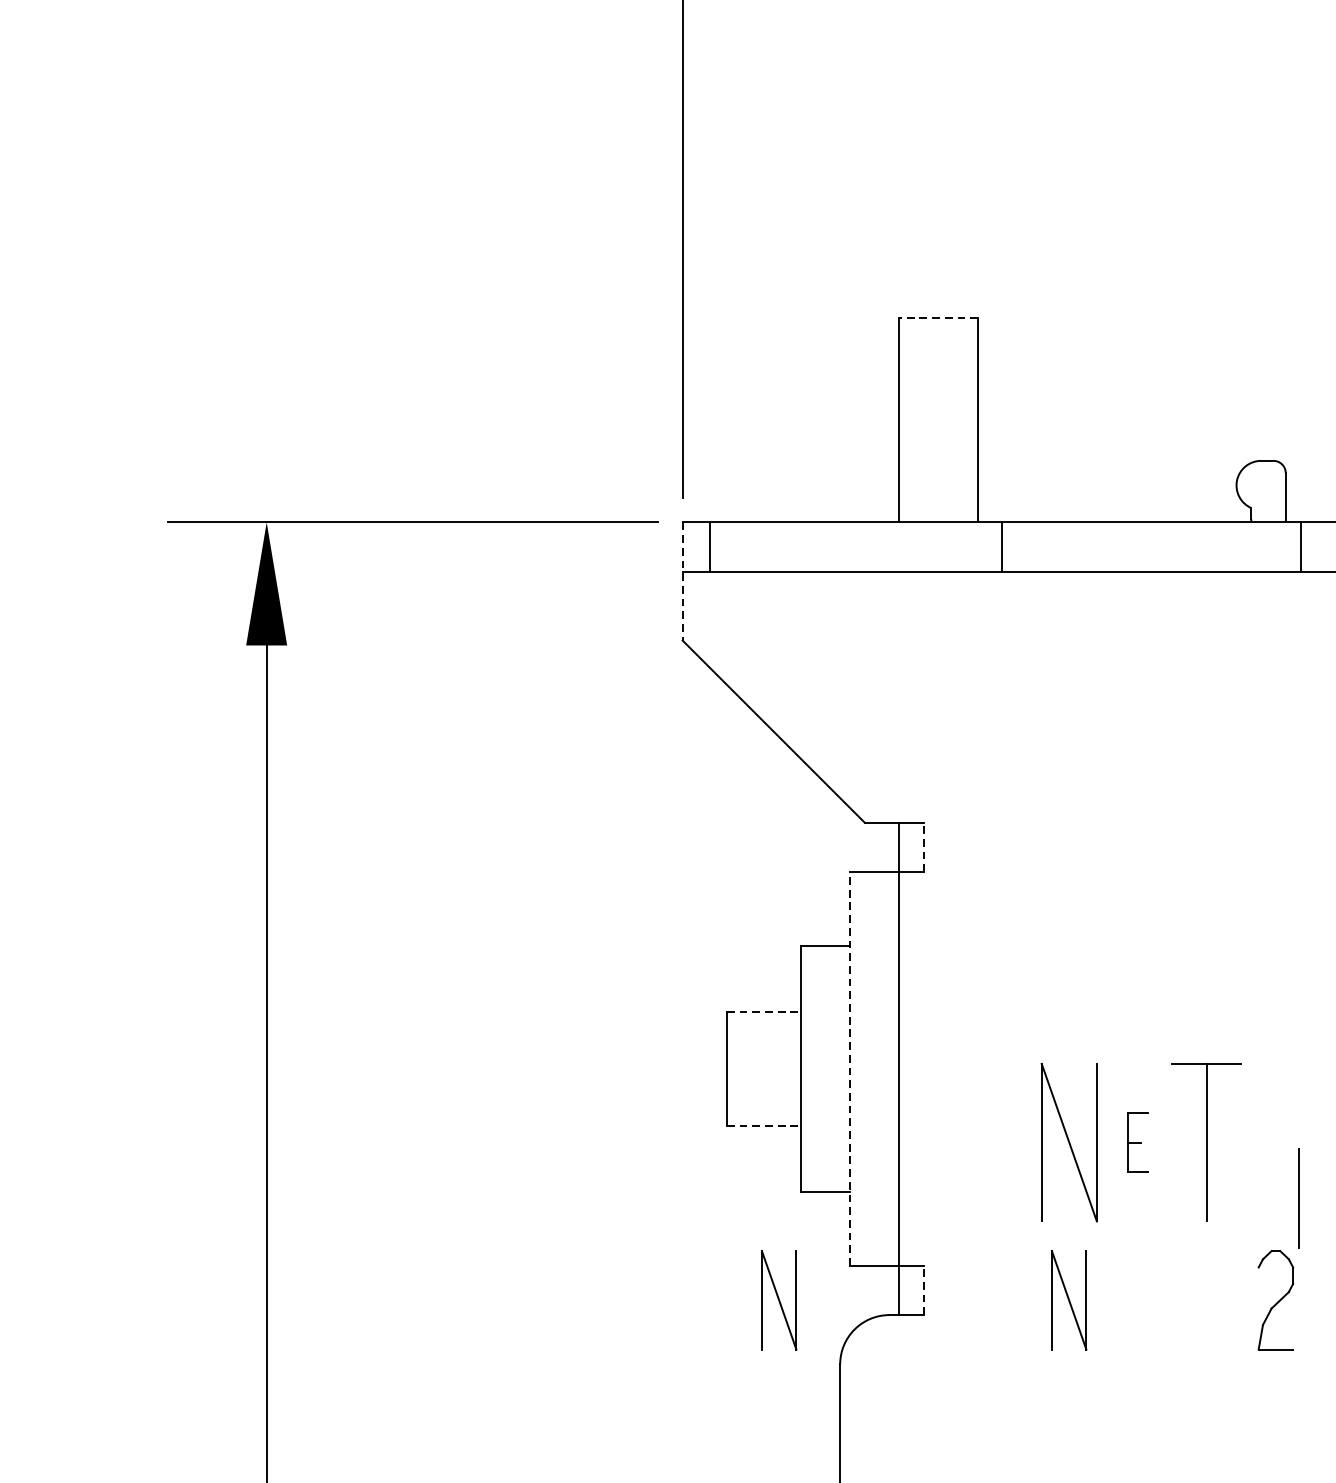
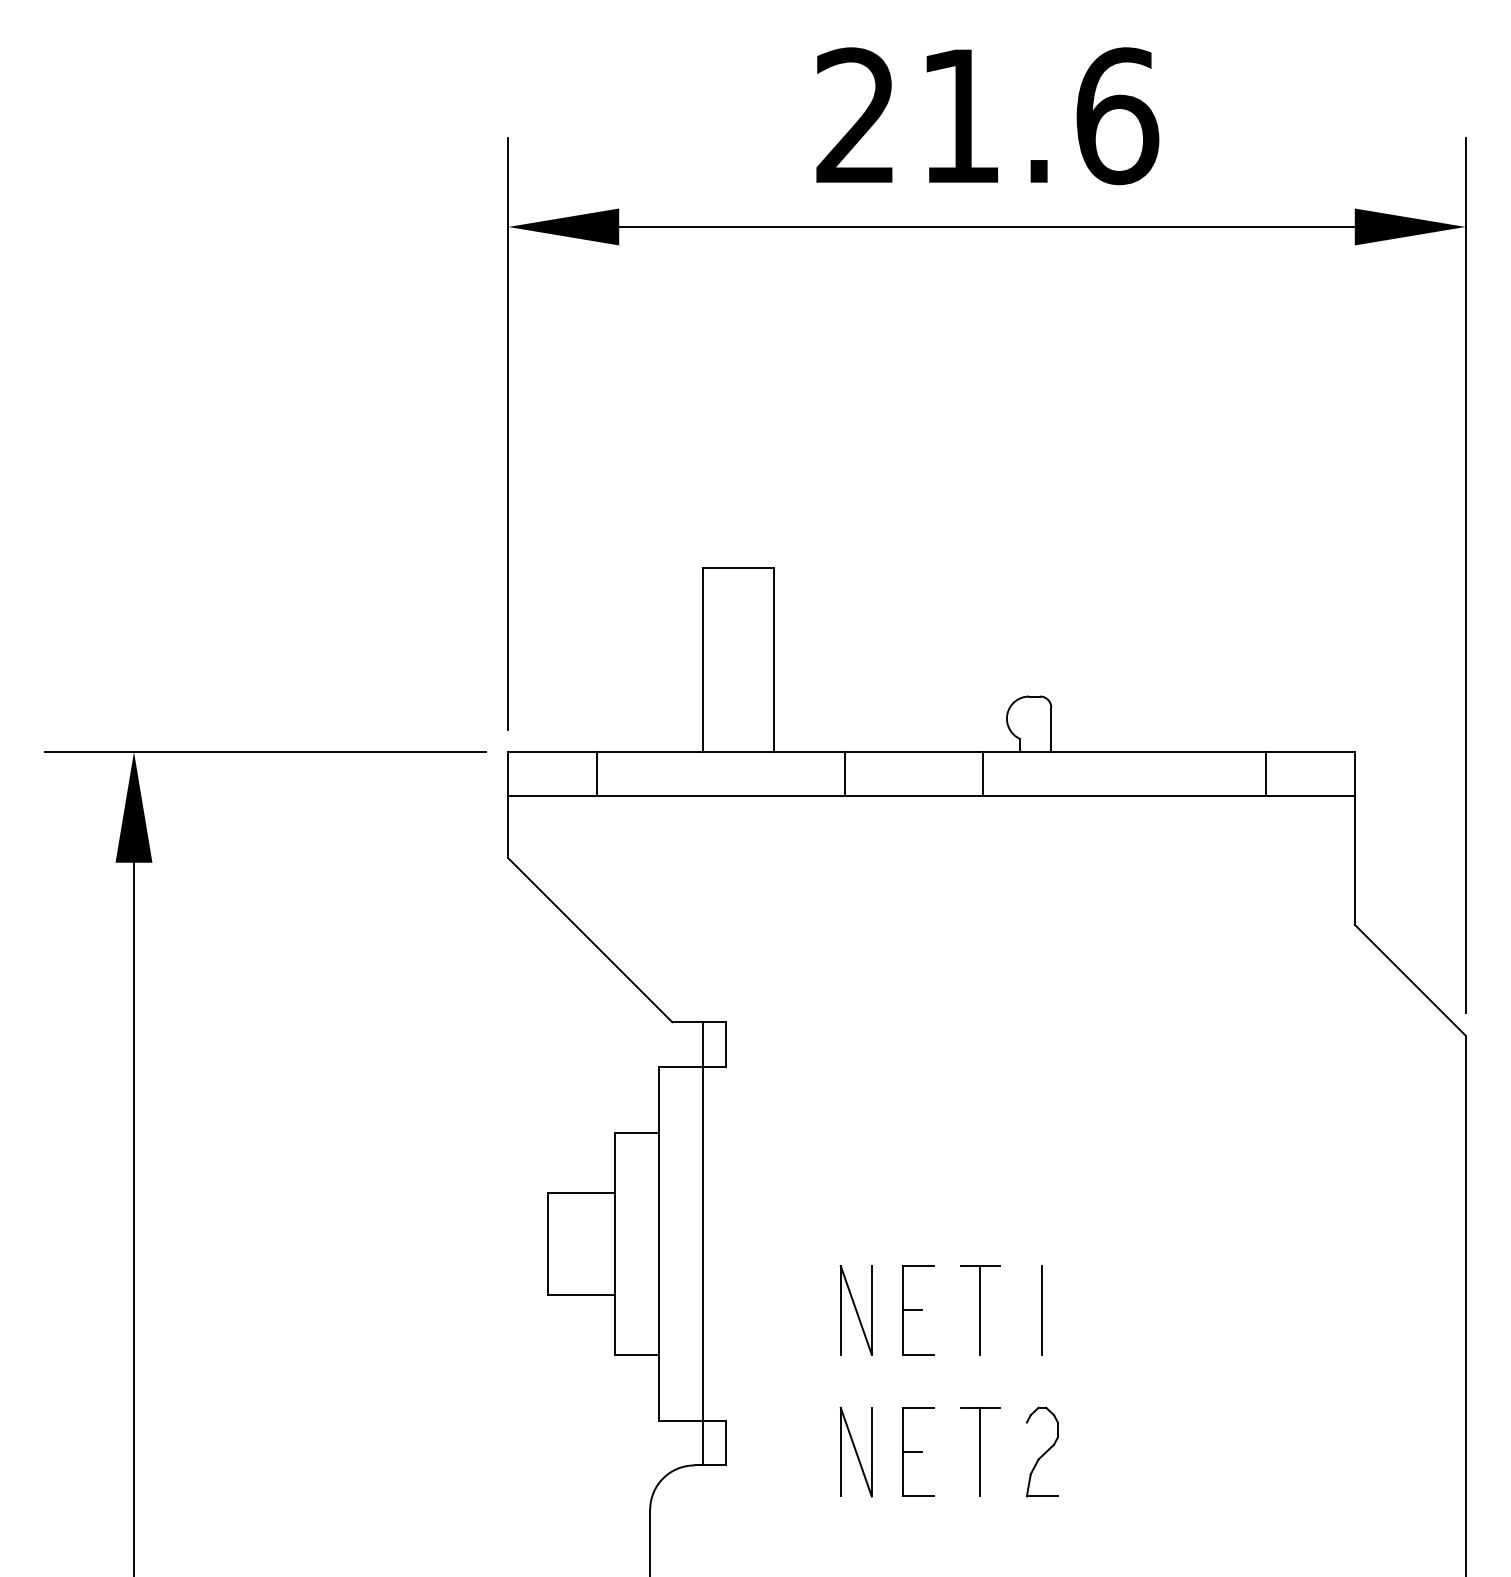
line: (938, 318) -> (738, 568), dashed -> solid
line: (710, 546) -> (597, 773), moved
line: (1002, 546) -> (845, 773), moved
line: (1300, 546) -> (982, 773), moved
line: (682, 581) -> (508, 805), dashed -> solid
line: (923, 846) -> (725, 1043), dashed -> solid
line: (764, 1011) -> (582, 1192), dashed -> solid
line: (850, 1068) -> (659, 1243), dashed -> solid
line: (764, 1125) -> (582, 1294), dashed -> solid
part: (1068, 1142) -> (855, 1310), size x0.62
part: (1138, 1142) -> (918, 1310), size x1.67
part: (1207, 1142) -> (980, 1310), size x0.62
line: (1298, 1198) -> (1041, 1310), moved
line: (923, 1289) -> (725, 1442), dashed -> solid
part: (778, 1299) -> (594, 1451), removed
part: (1138, 1299) -> (918, 1451), added
part: (1207, 1299) -> (980, 1451), added

